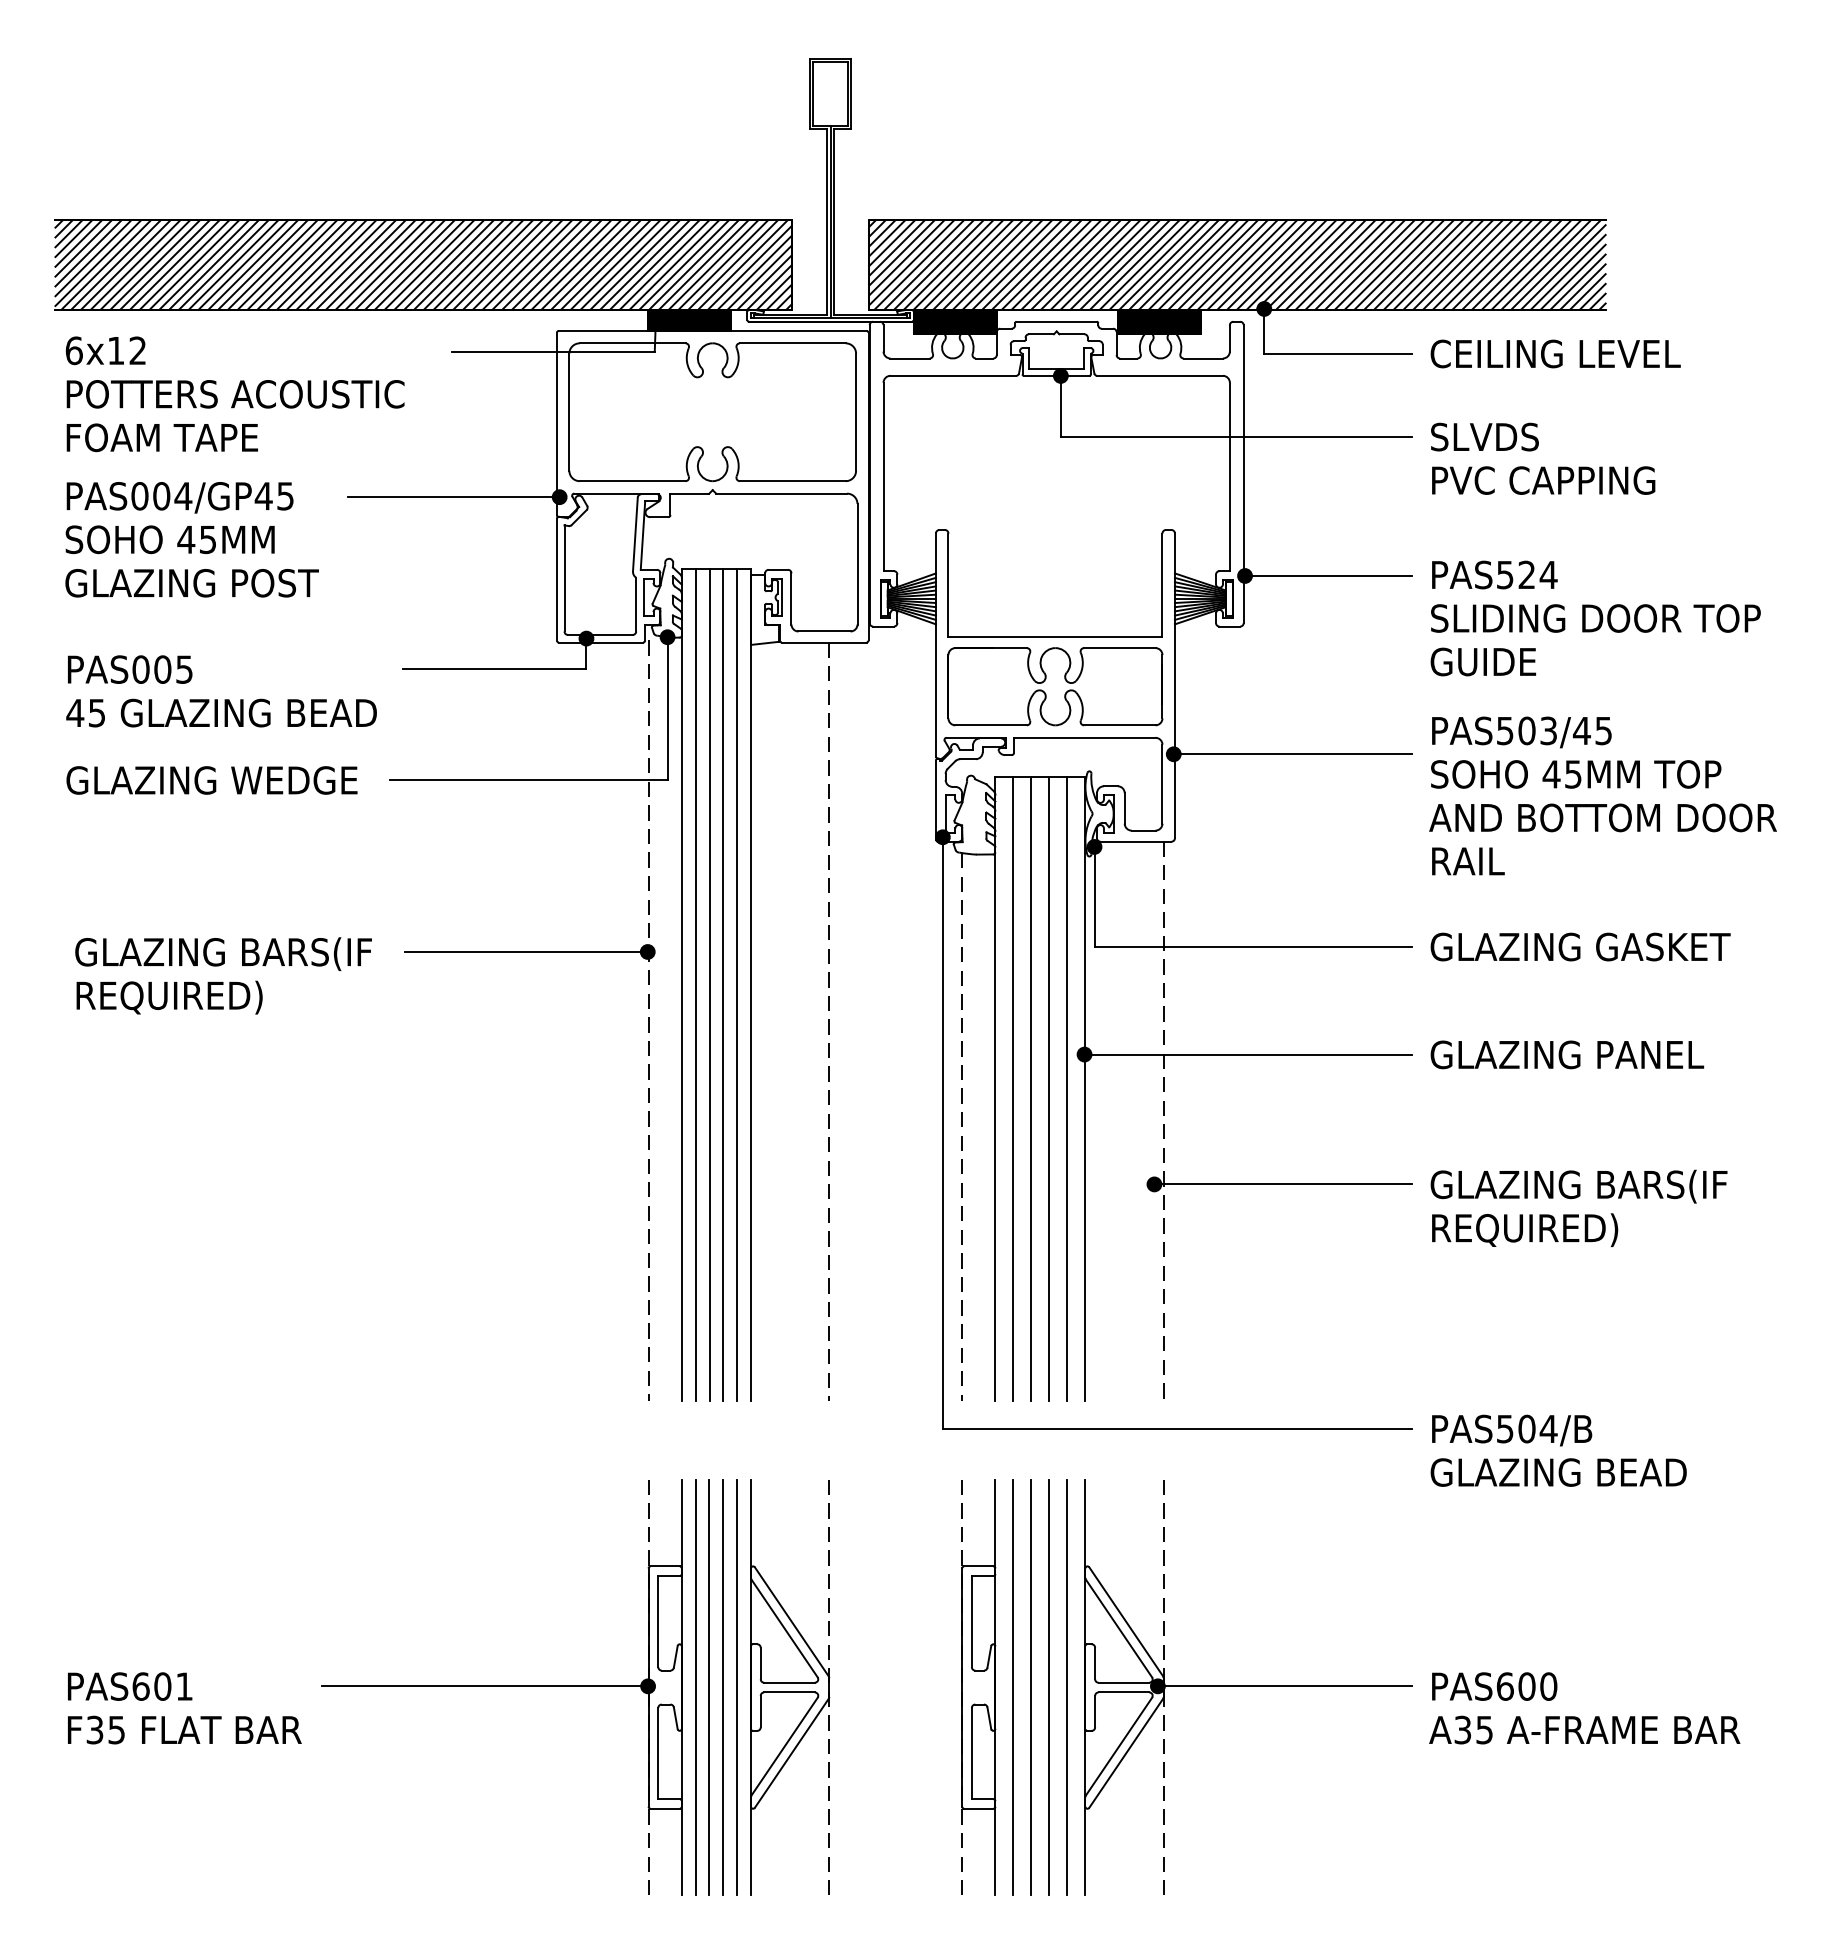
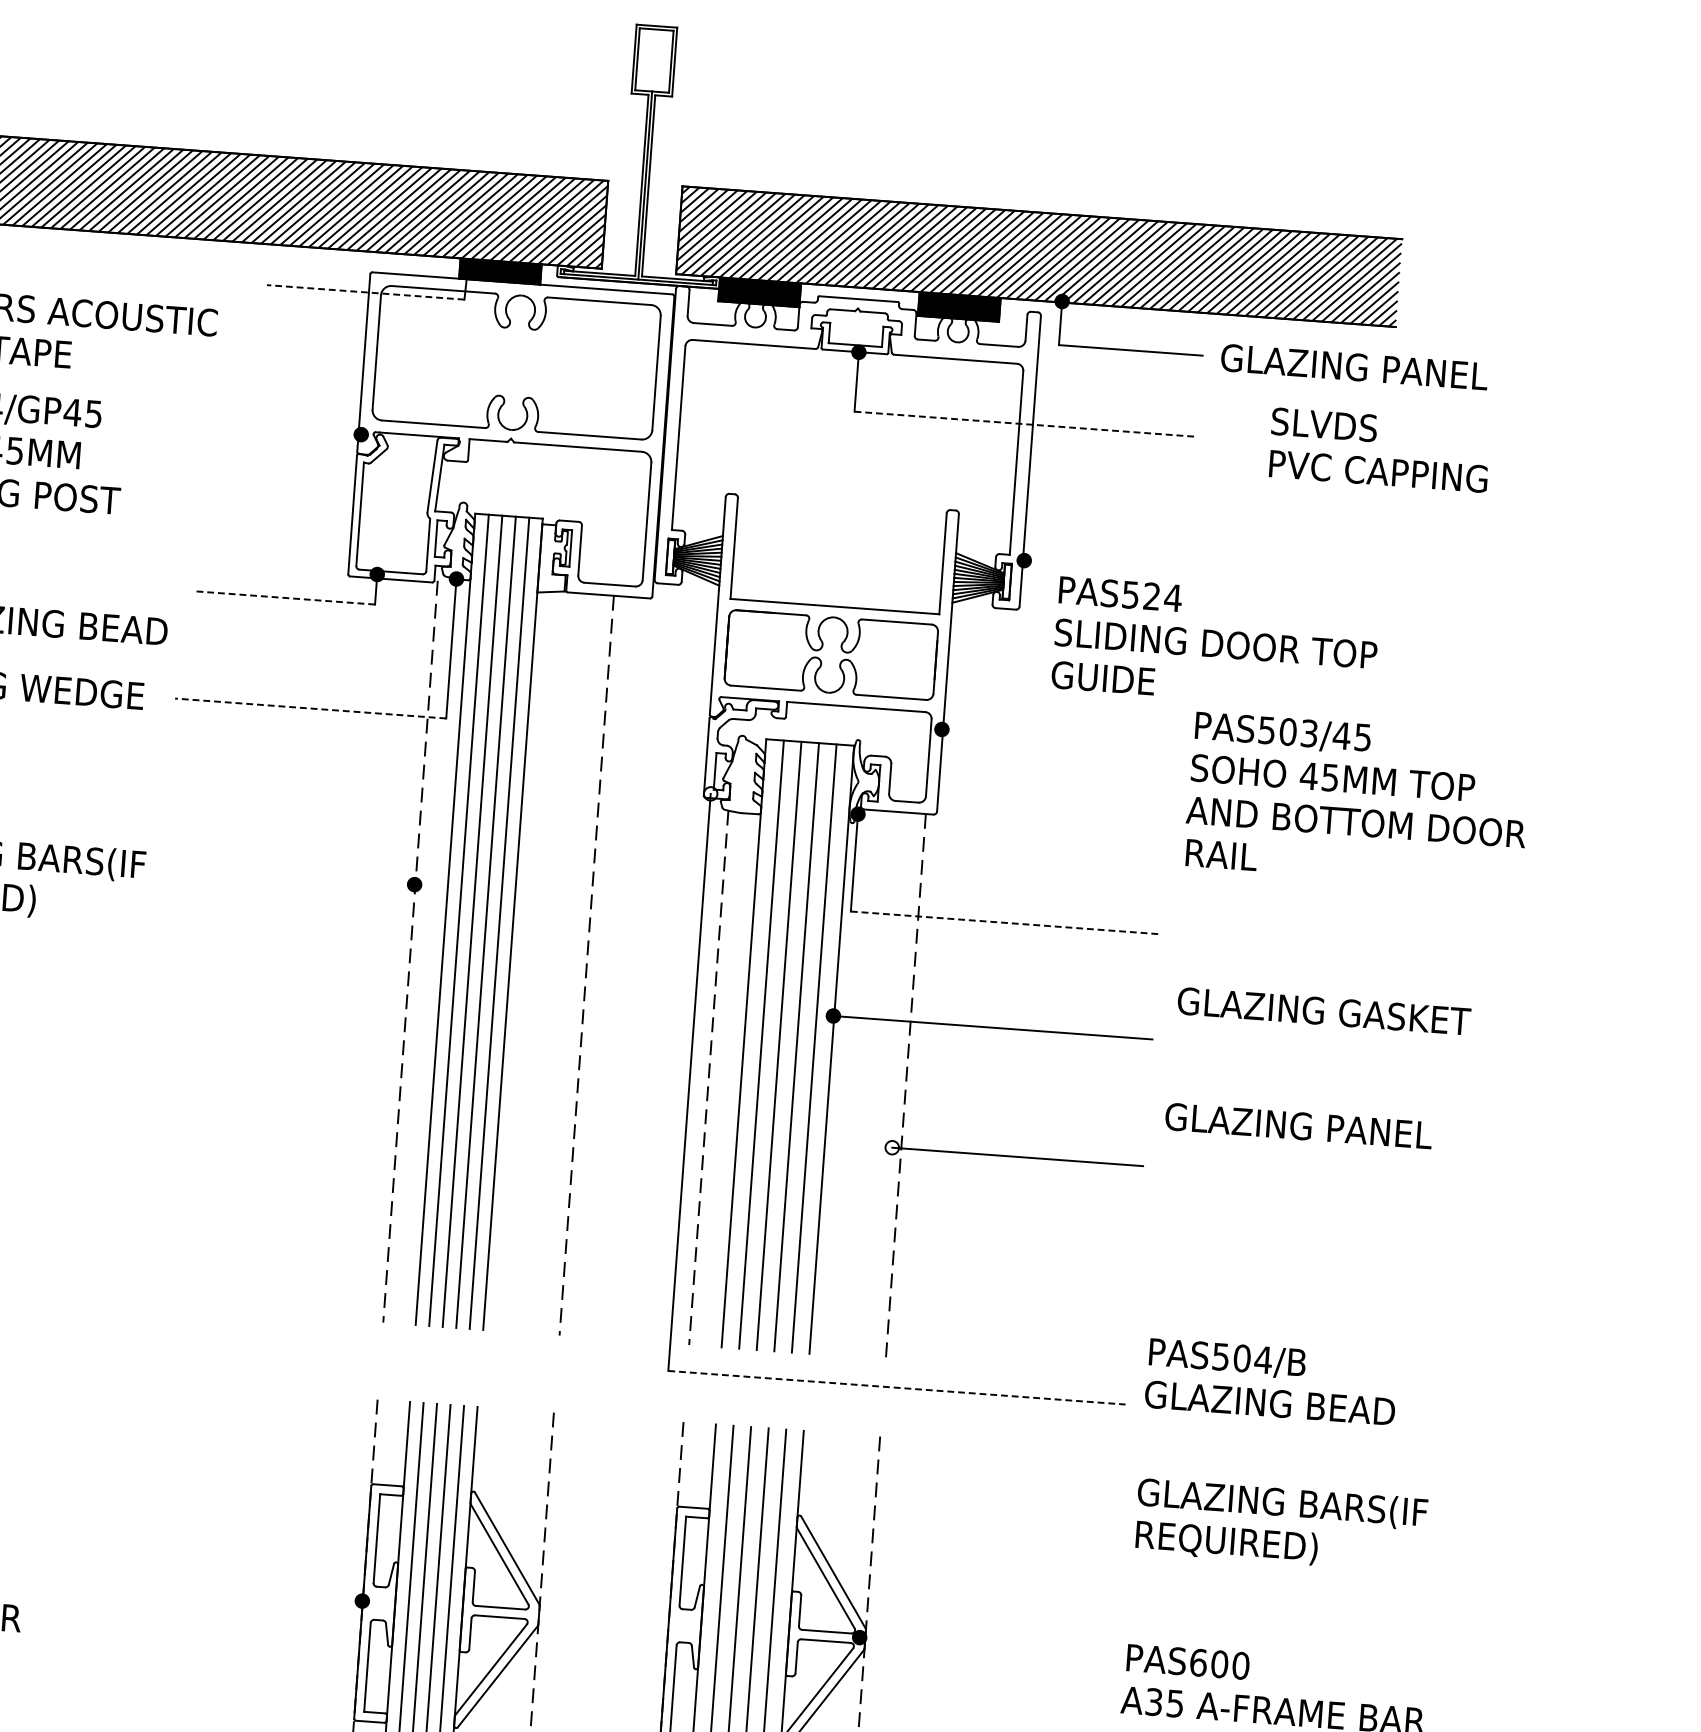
line: (553, 351) -> (365, 292), solid -> dashed
text: (1573, 353) -> (1360, 367), CEILING LEVEL -> GLAZING PANEL
line: (1236, 436) -> (1025, 423), solid -> dashed
text: (1543, 458) -> (1380, 449), moved
line: (453, 497) -> (257, 427), removed
line: (1328, 576) -> (1105, 567), removed
text: (1595, 618) -> (1215, 643), moved
line: (494, 669) -> (285, 598), solid -> dashed
line: (1292, 754) -> (1057, 738), removed
line: (528, 780) -> (310, 708), solid -> dashed
fill: (942, 837) -> (710, 794), removed
line: (1253, 946) -> (1005, 922), solid -> dashed
text: (1580, 946) -> (1324, 1010), moved
line: (525, 951) -> (295, 875), removed
text: (1567, 1054) -> (1299, 1125), moved
fill: (1154, 1184) -> (892, 1147), removed
text: (1578, 1208) -> (1280, 1525), moved
line: (1177, 1428) -> (897, 1387), solid -> dashed
text: (1558, 1450) -> (1271, 1381), moved
line: (485, 1686) -> (203, 1589), removed
line: (1284, 1686) -> (983, 1646), removed

